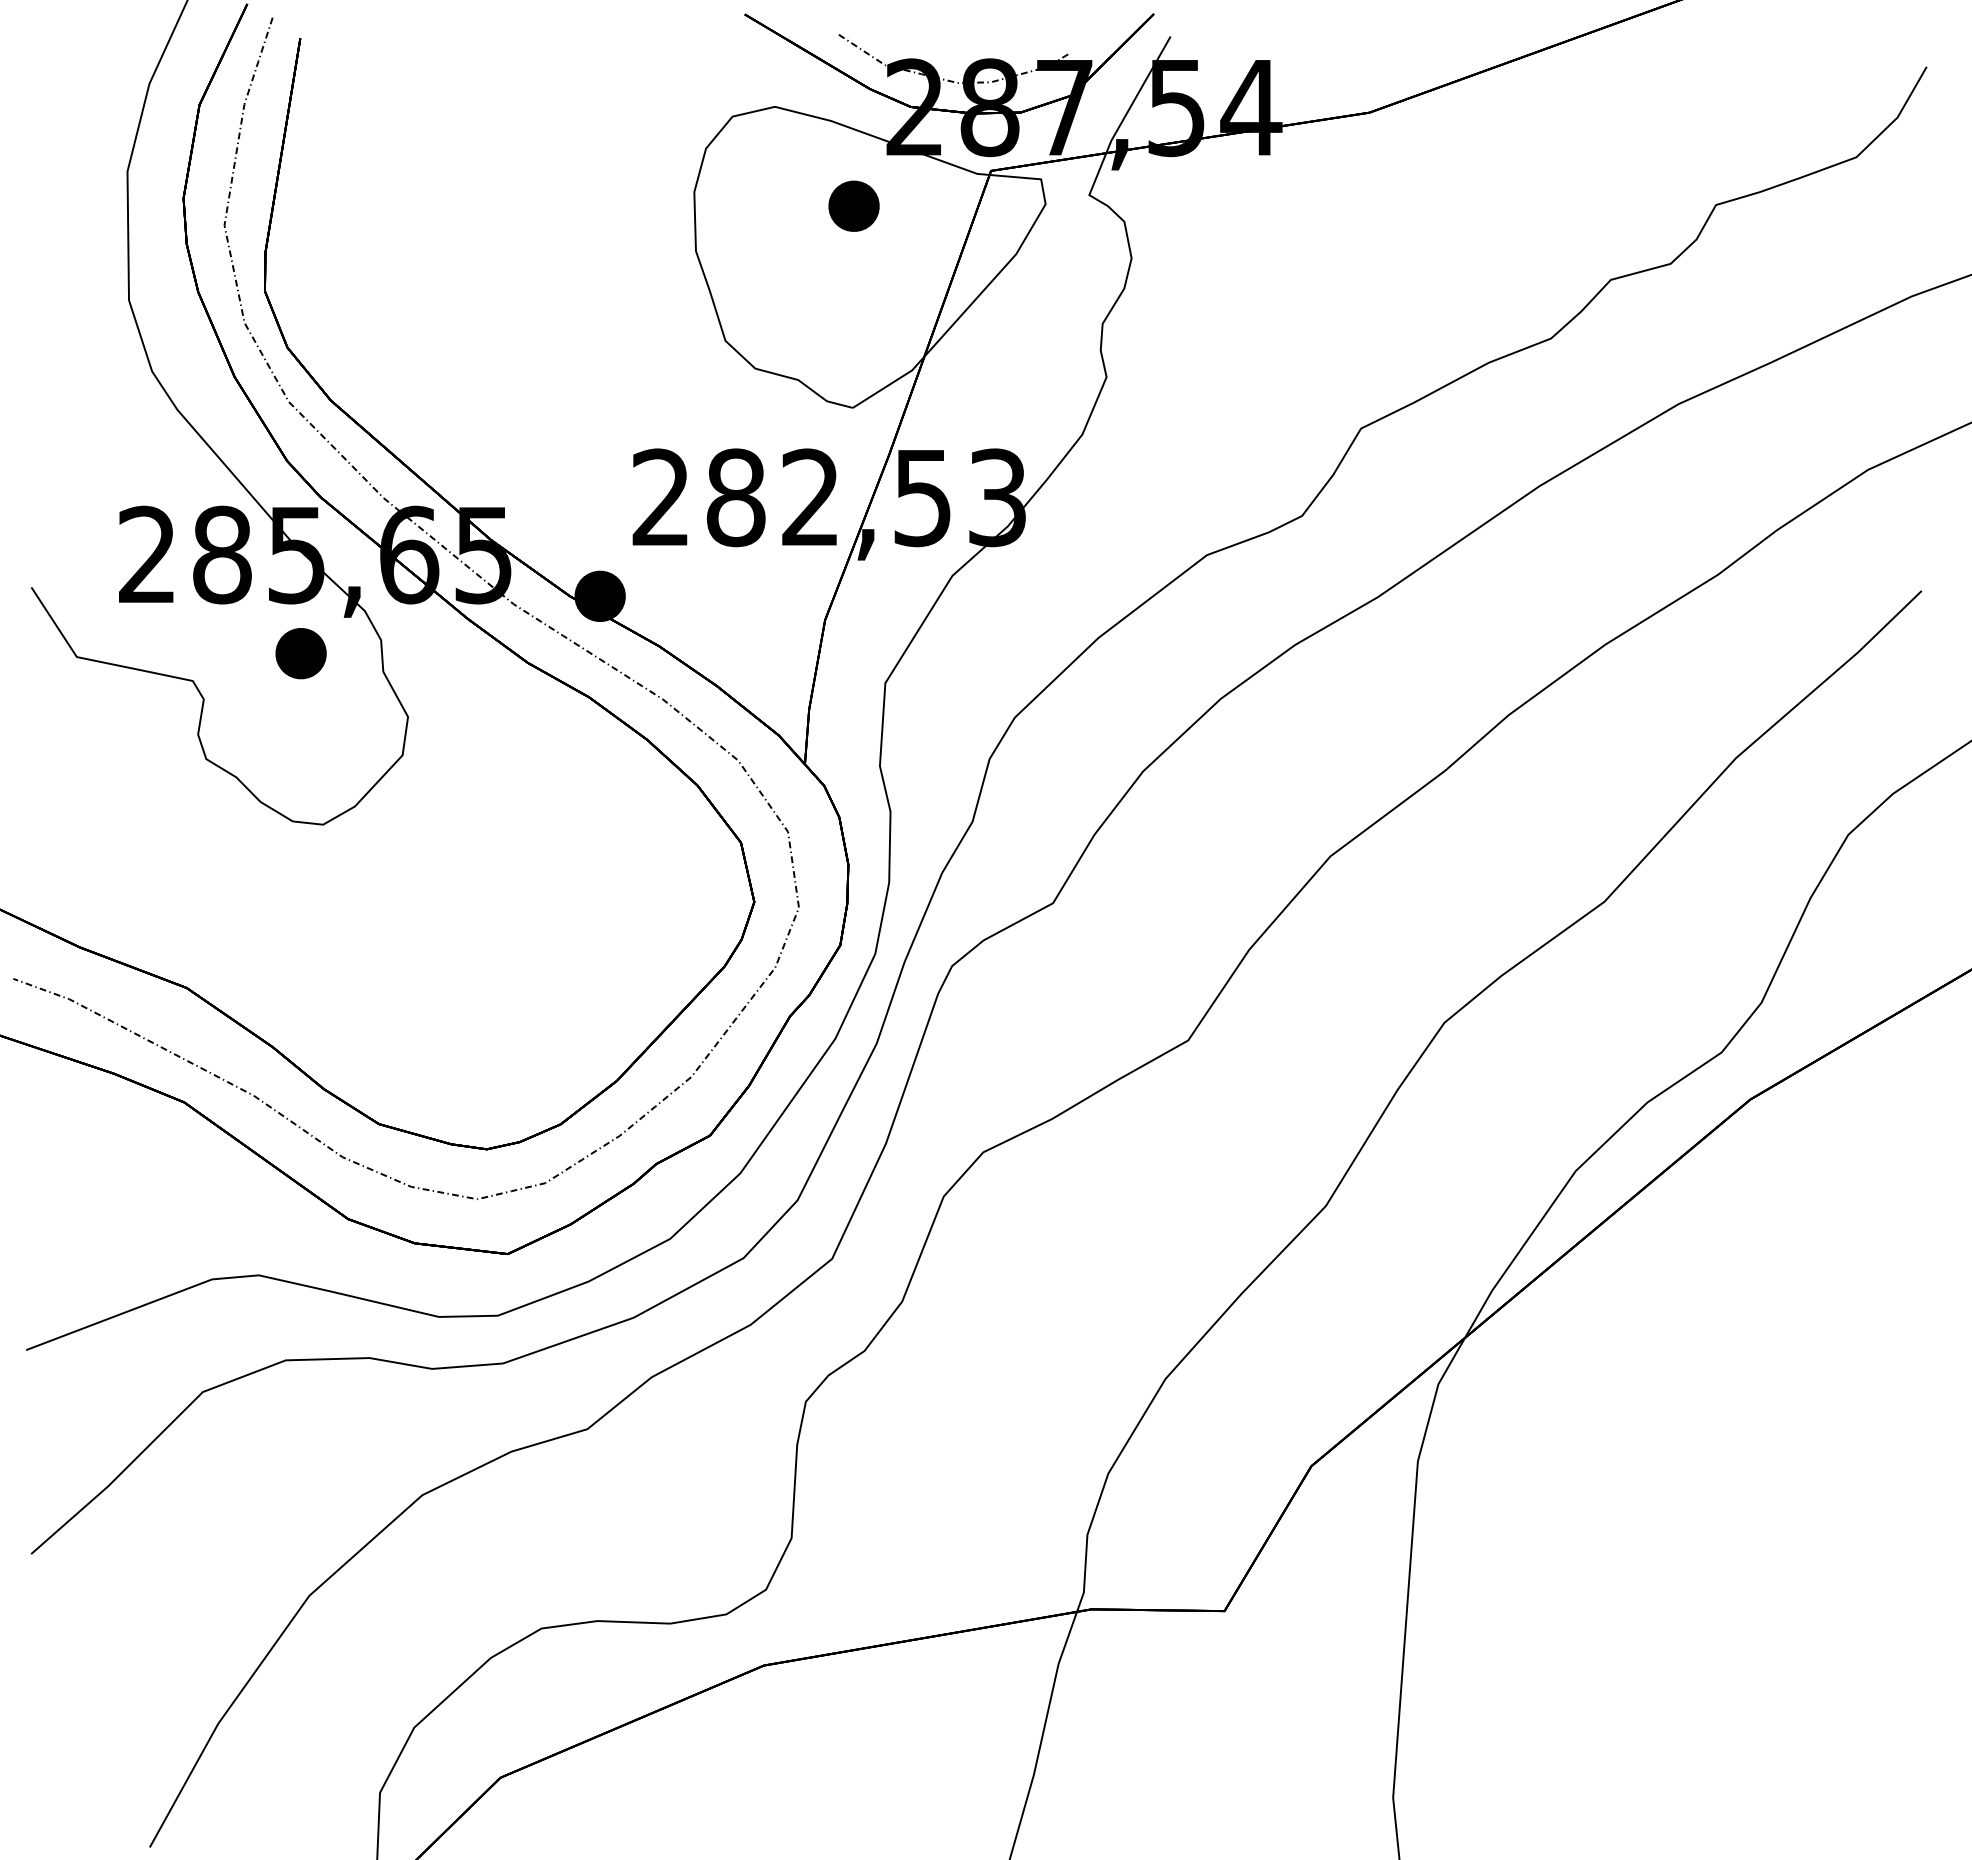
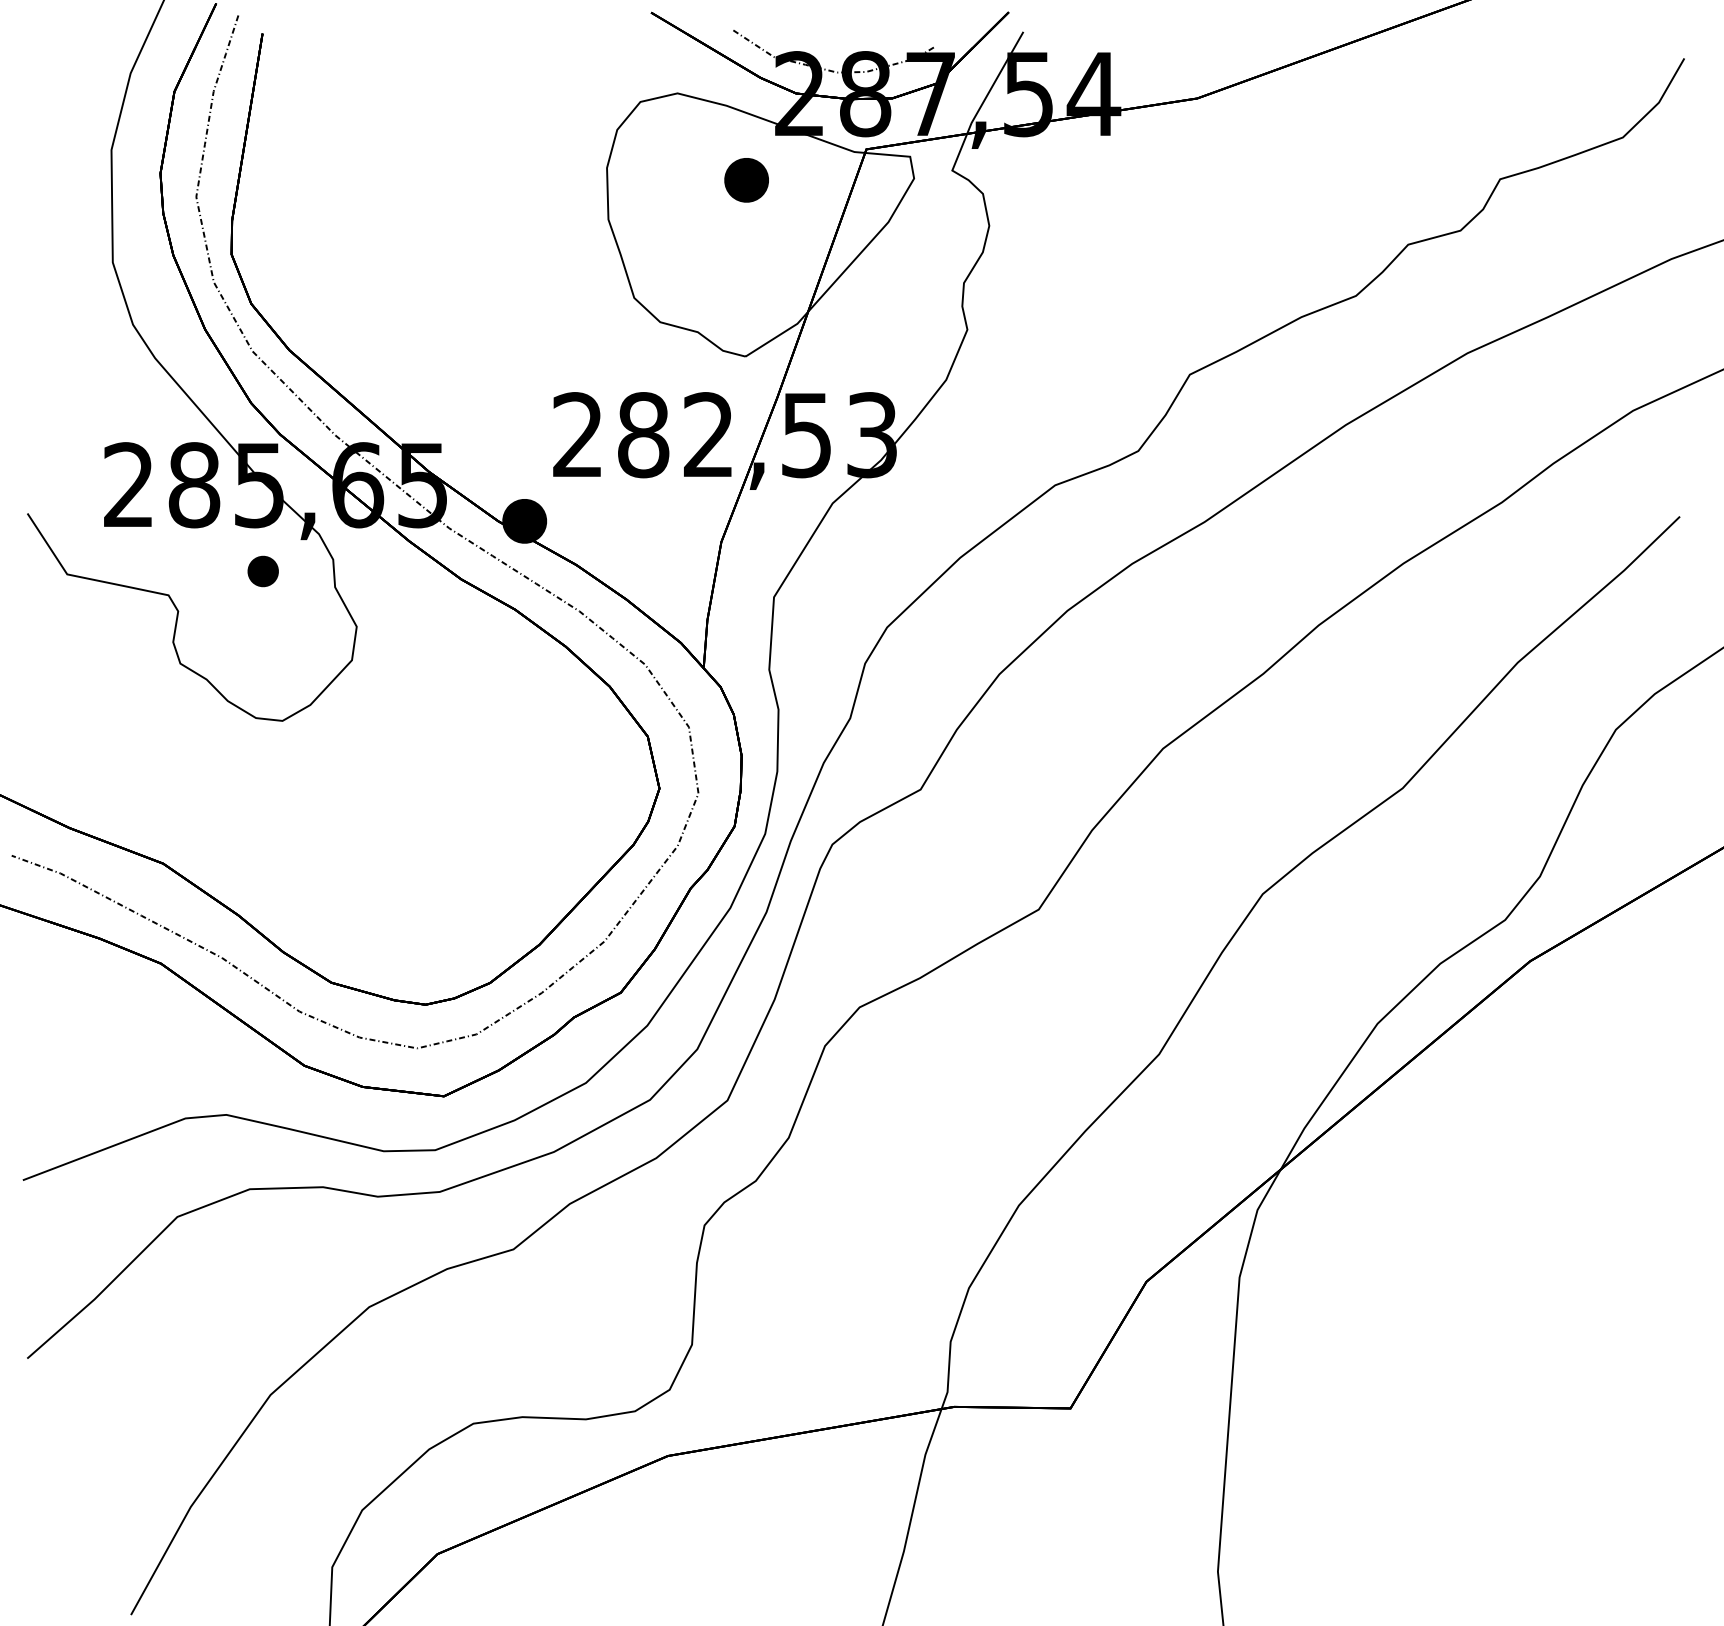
part: (300, 653) -> (262, 571), size x0.7

